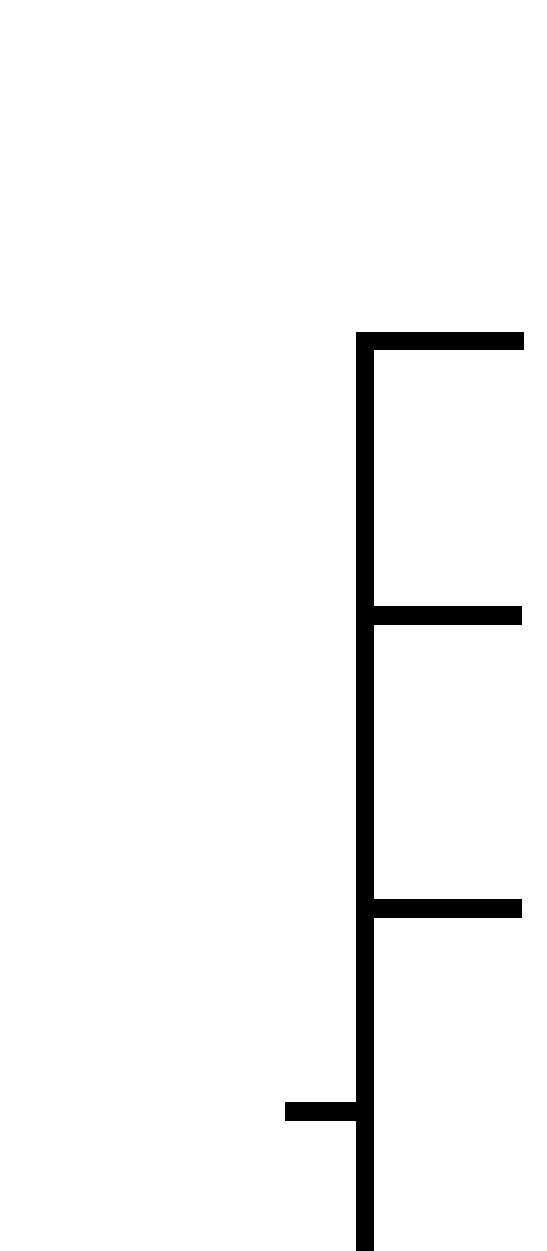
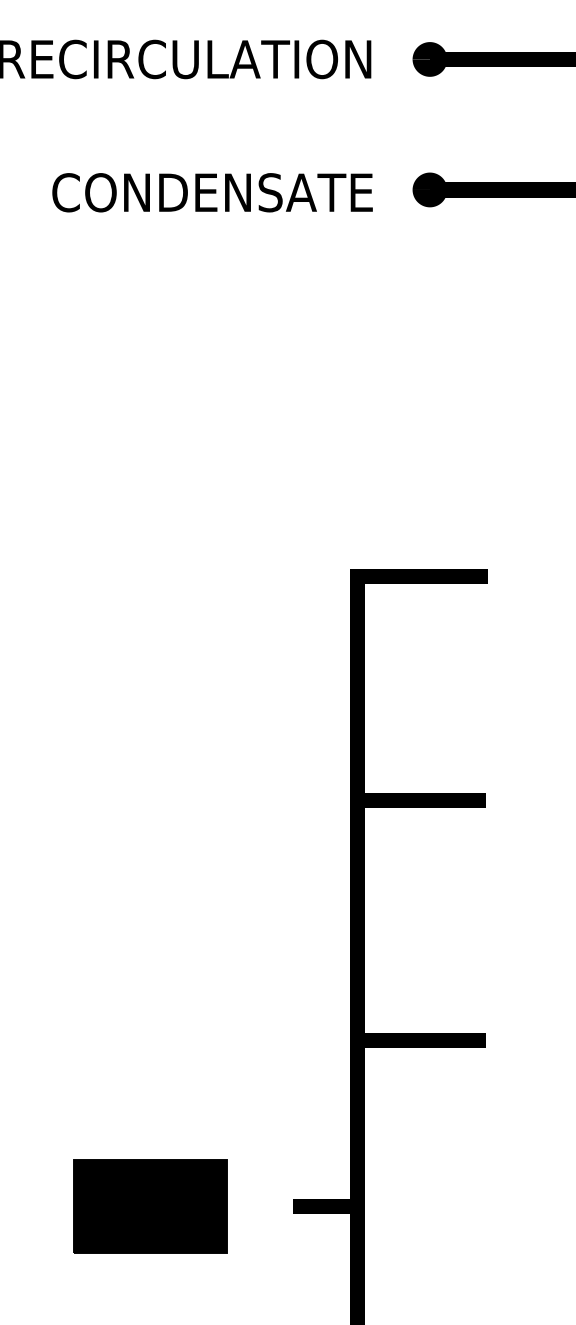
part: (111, 1111) -> (150, 1206), added

